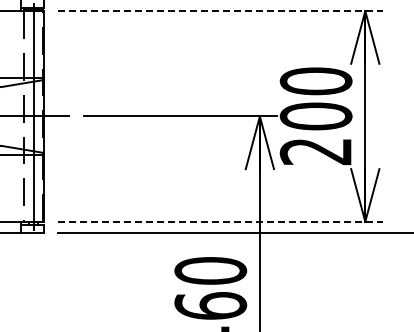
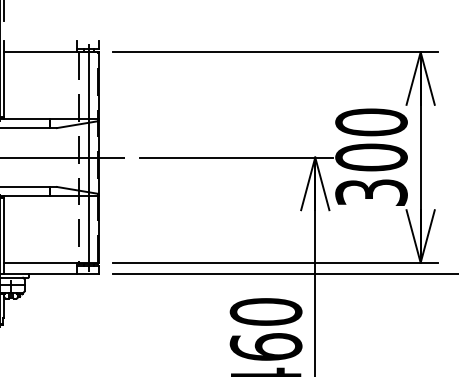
line: (220, 11) -> (275, 52), dashed -> solid
text: (316, 151) -> (371, 192), 200 -> 300
line: (220, 221) -> (275, 262), dashed -> solid

